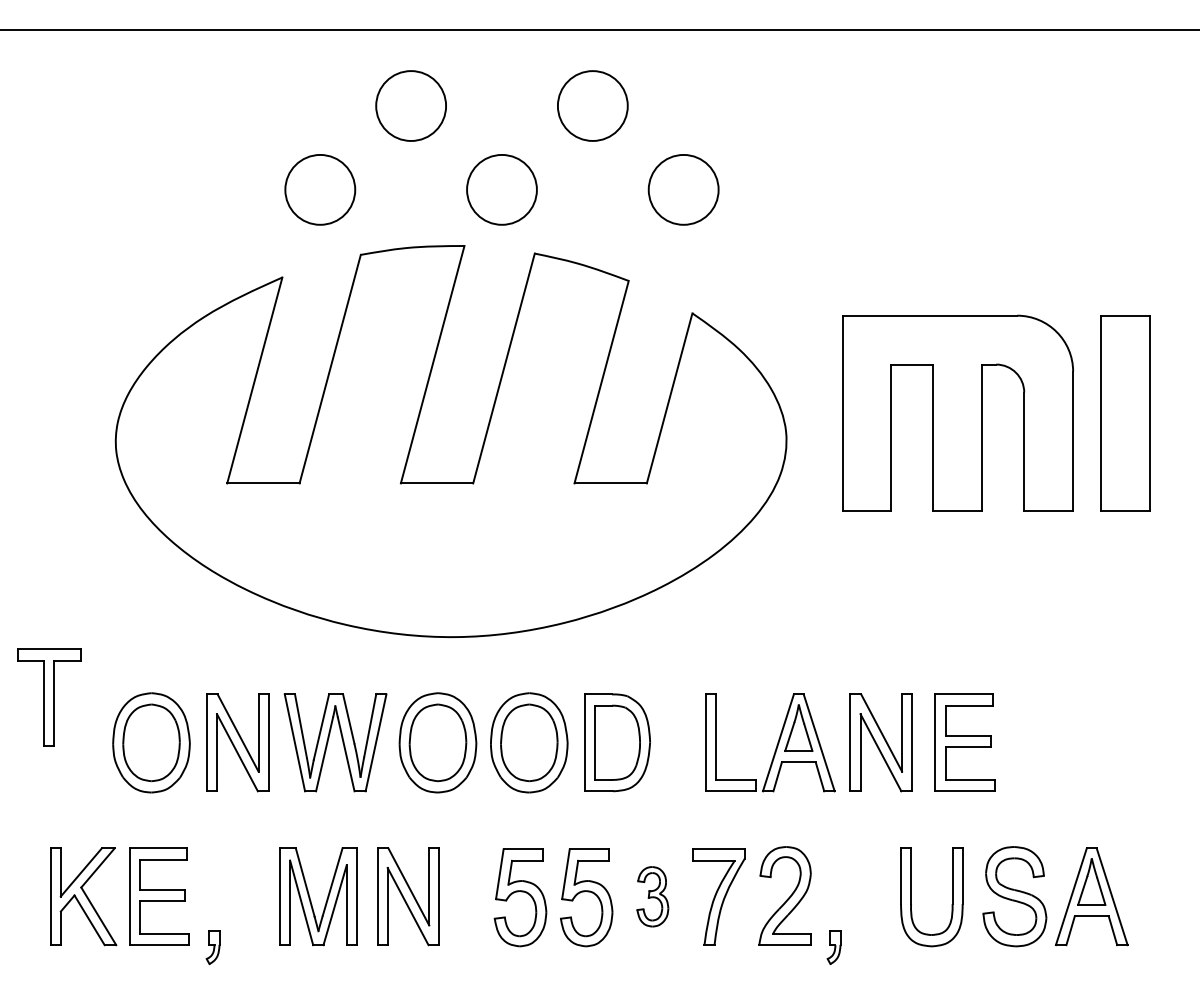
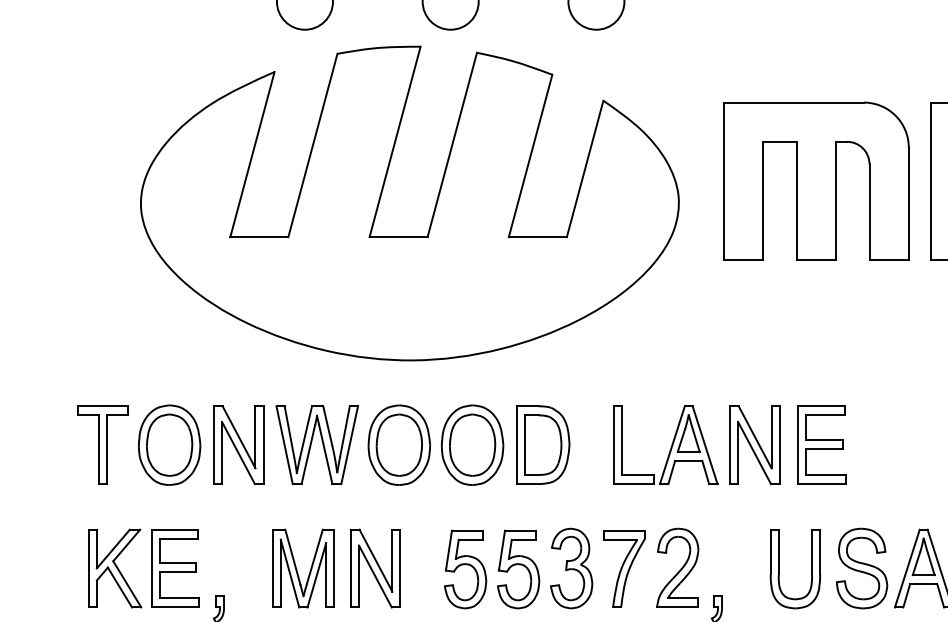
part: (49, 697) -> (103, 444), moved
part: (652, 896) -> (571, 568), size x1.67

